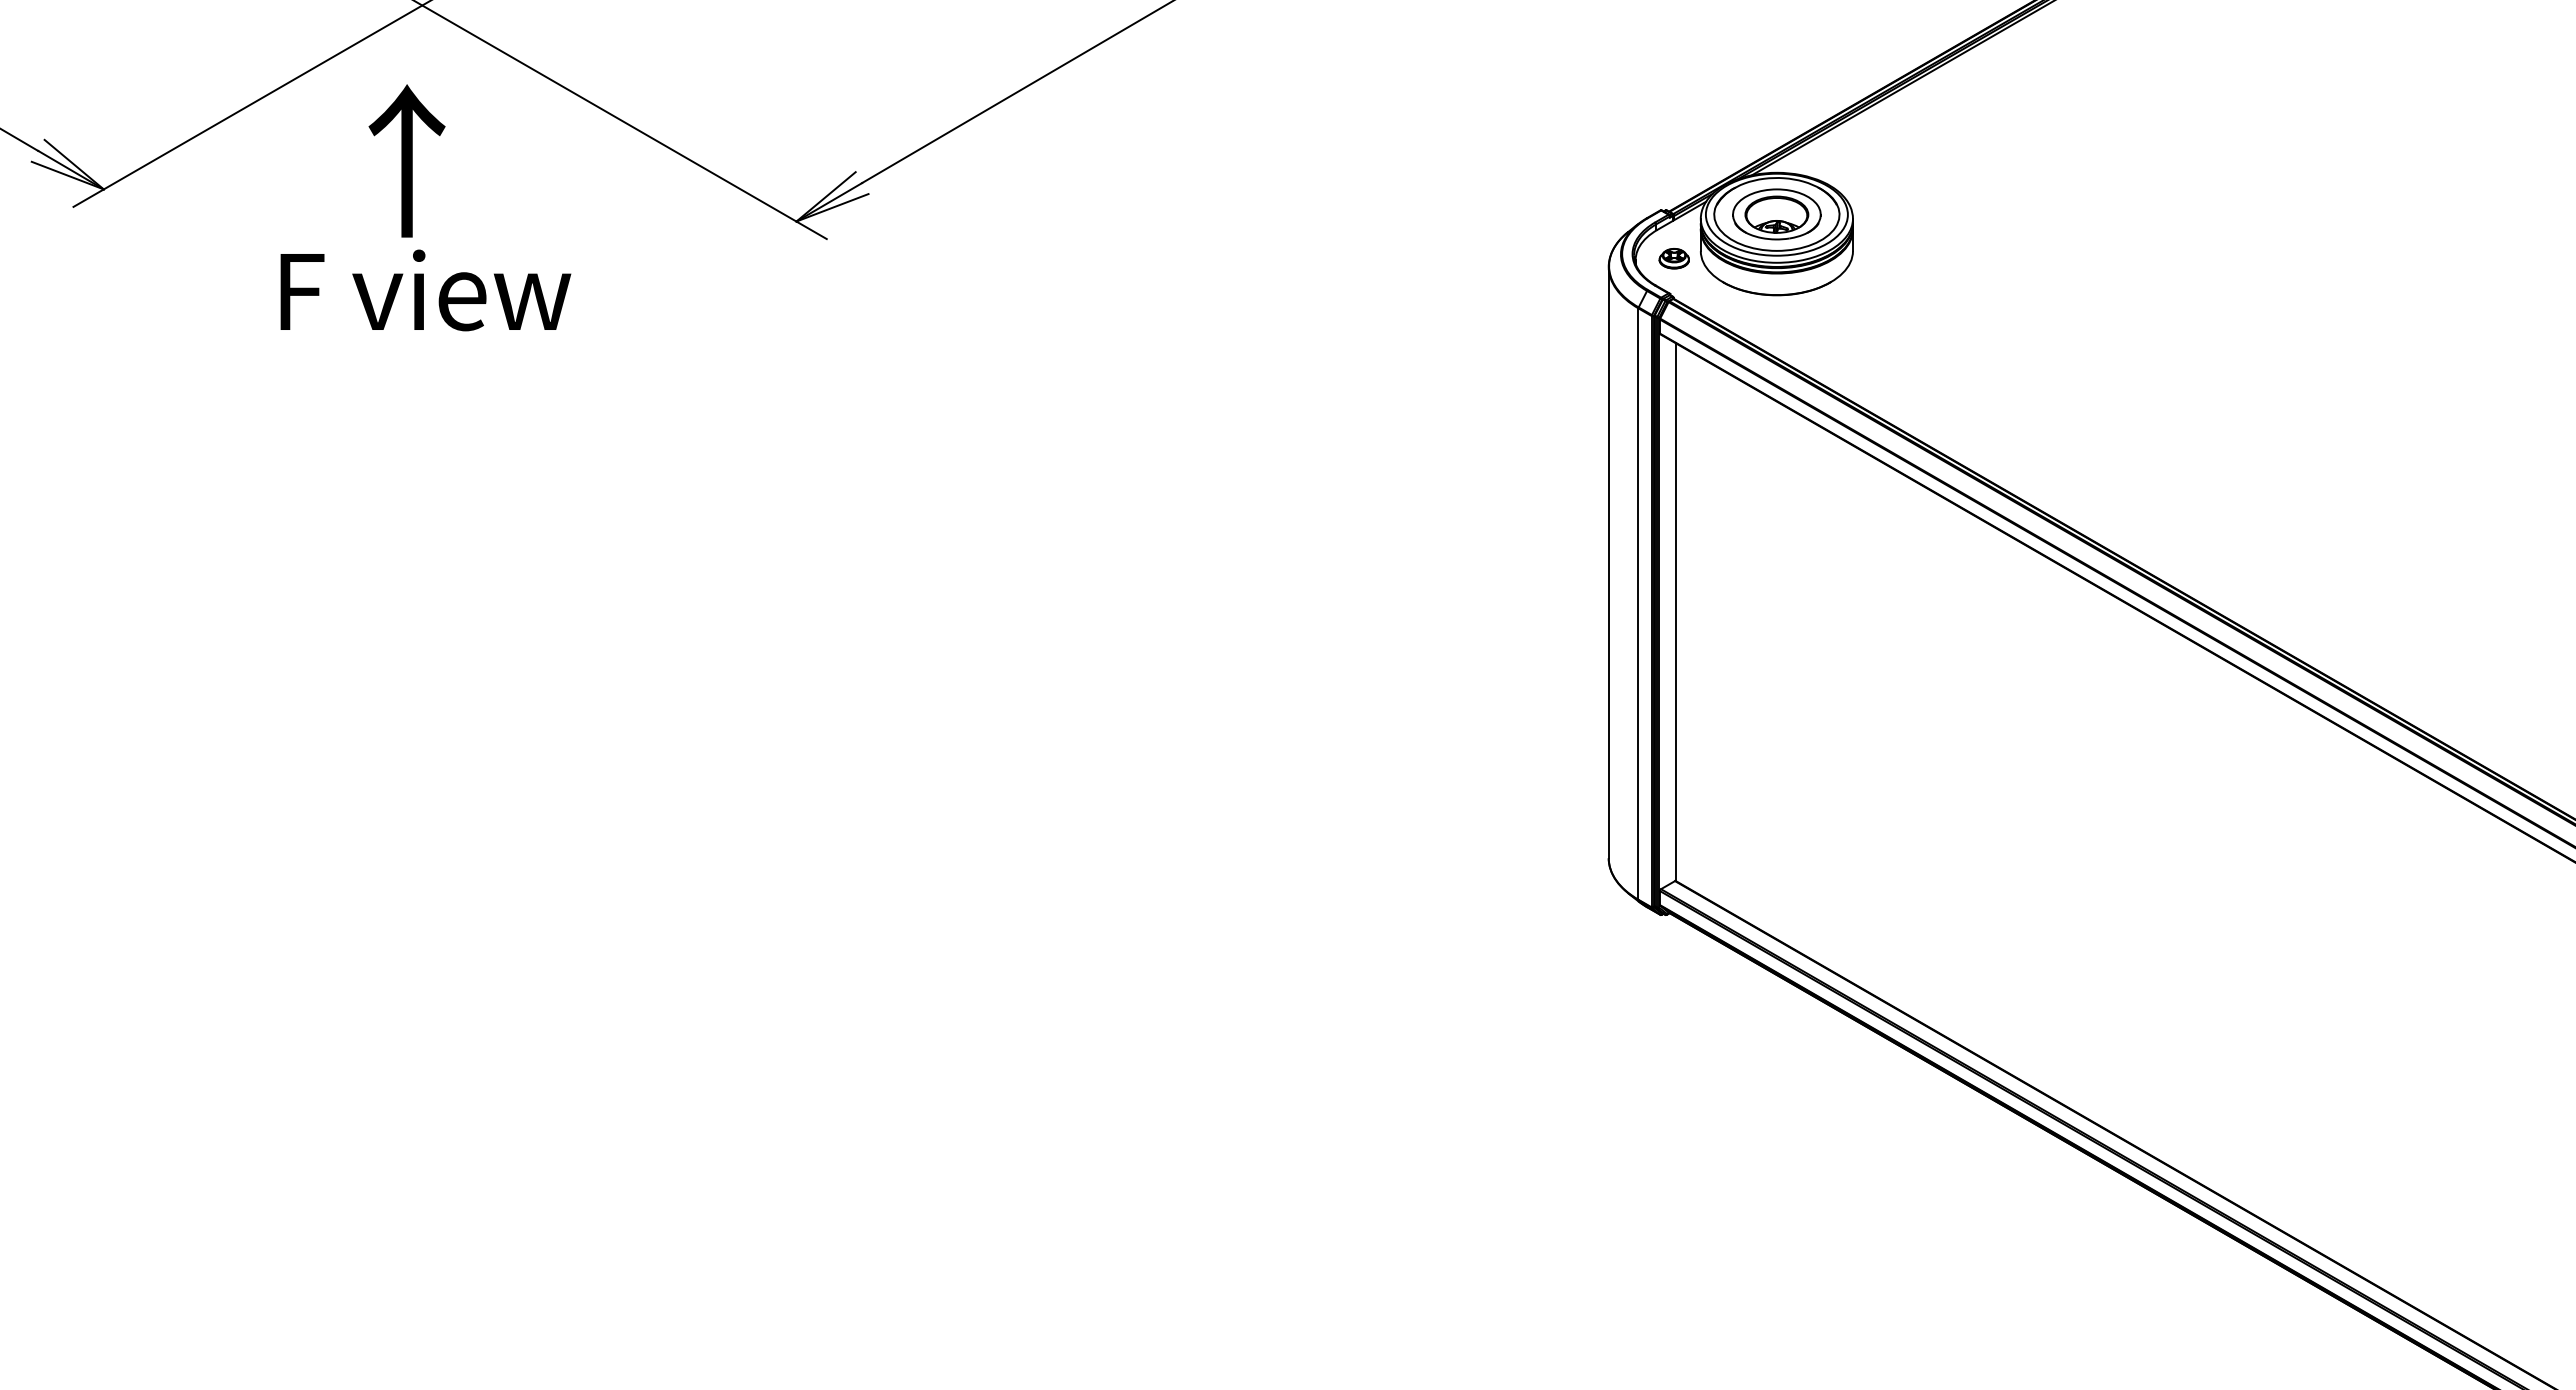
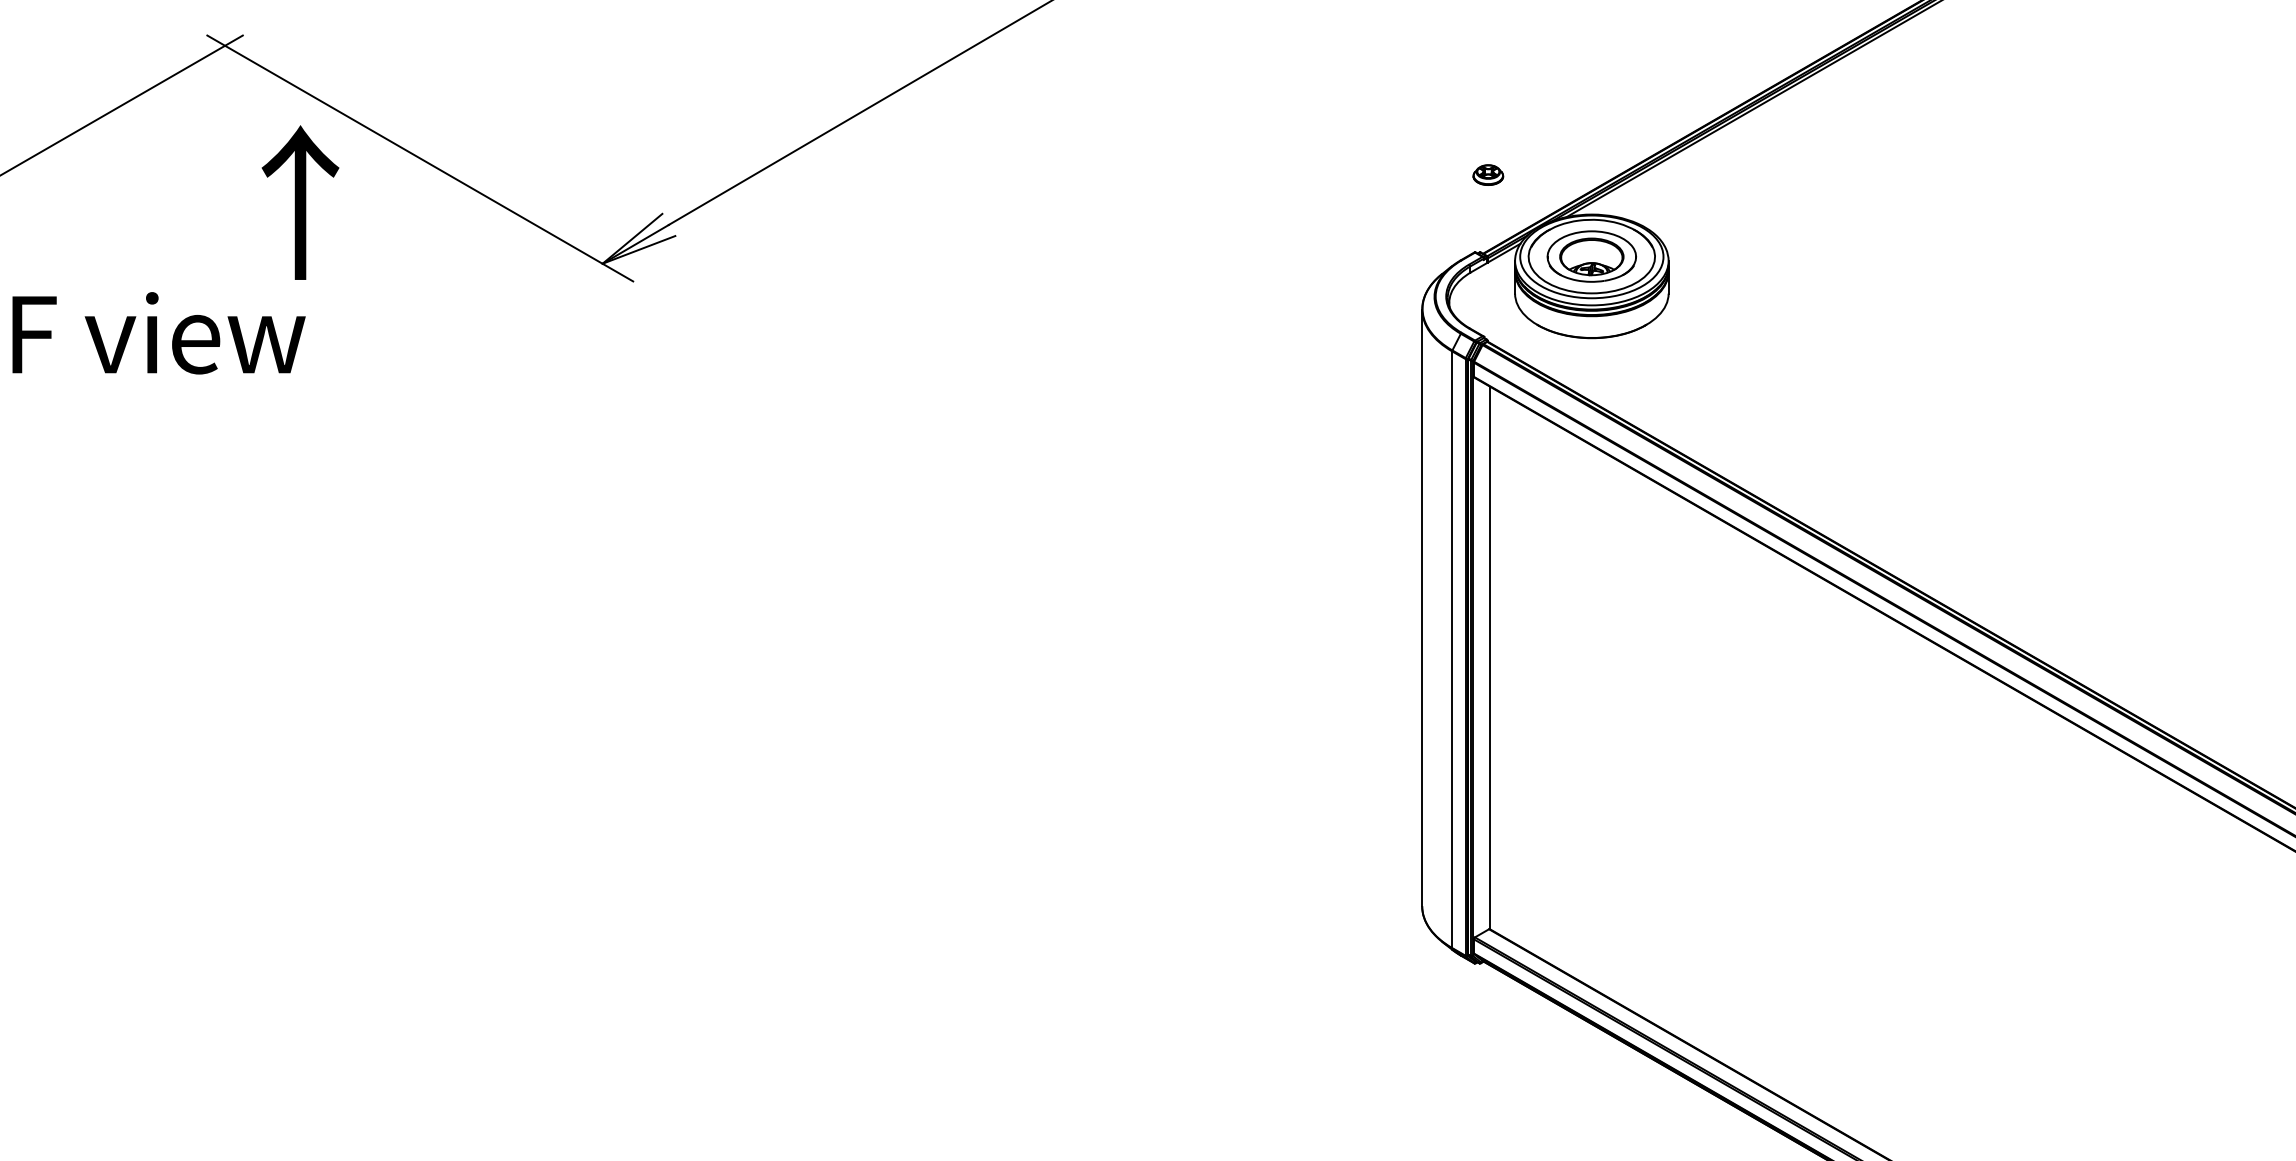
text: (406, 160) -> (299, 202), moved
part: (1673, 258) -> (1487, 174), moved
text: (425, 290) -> (158, 333), moved

